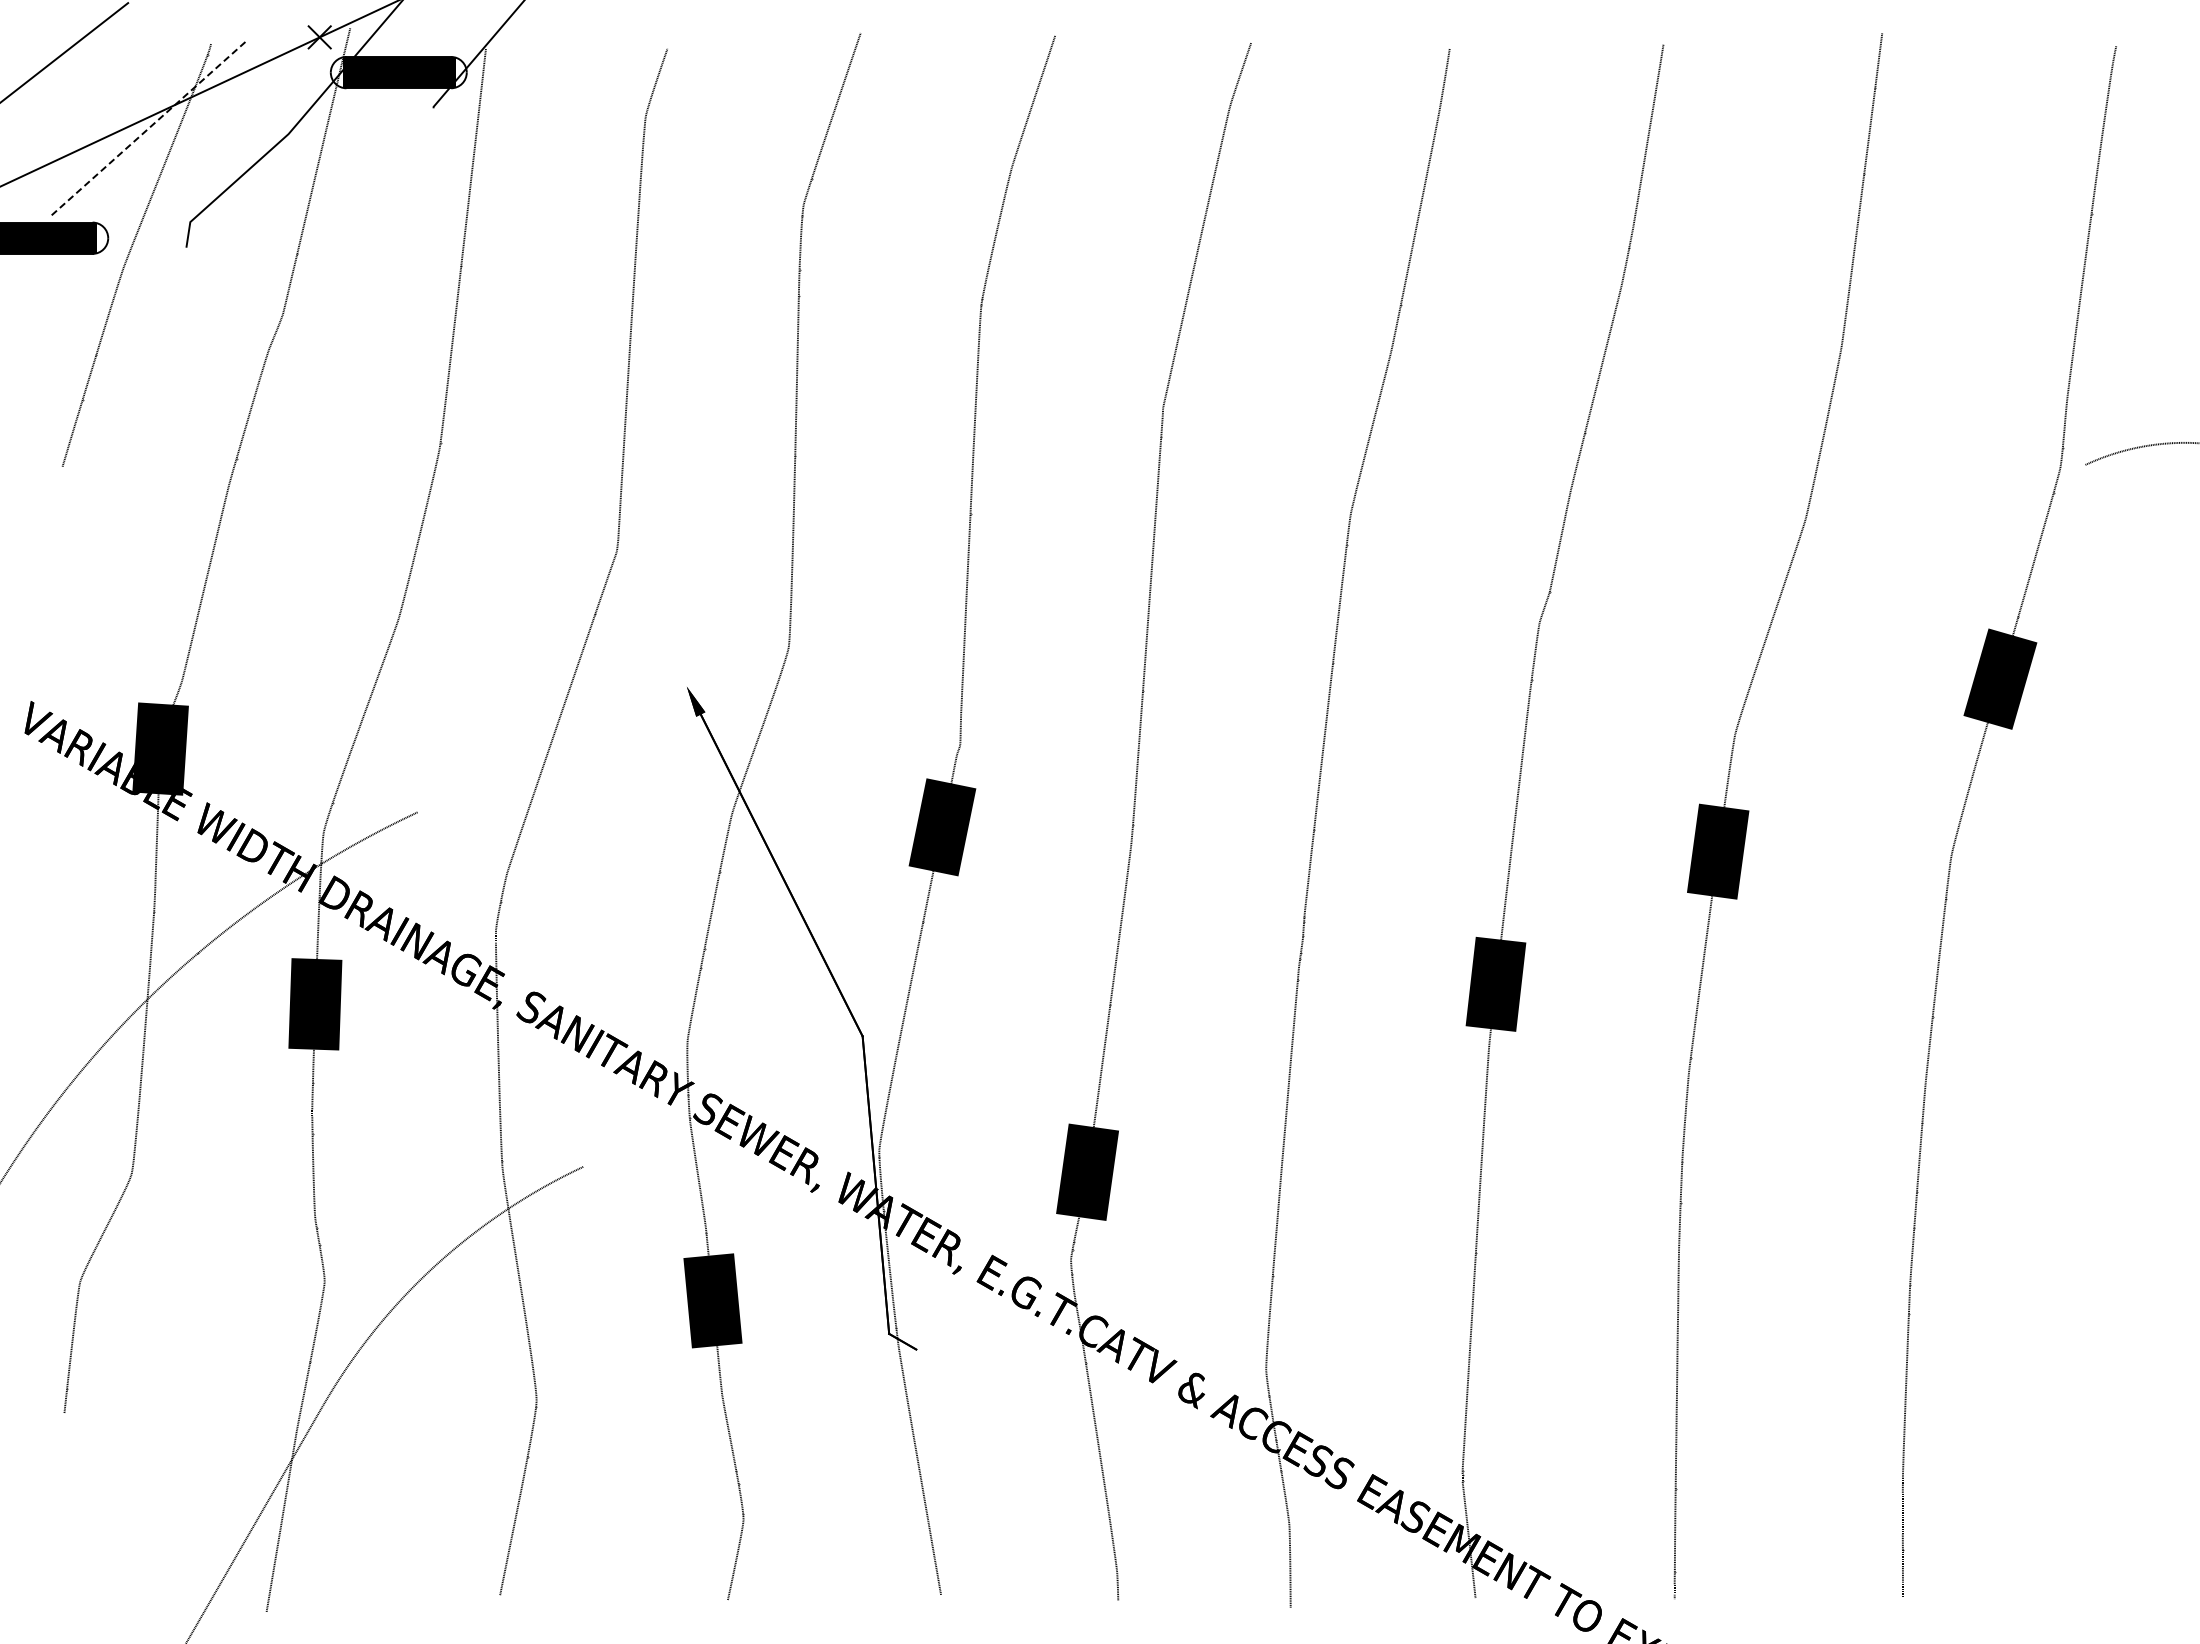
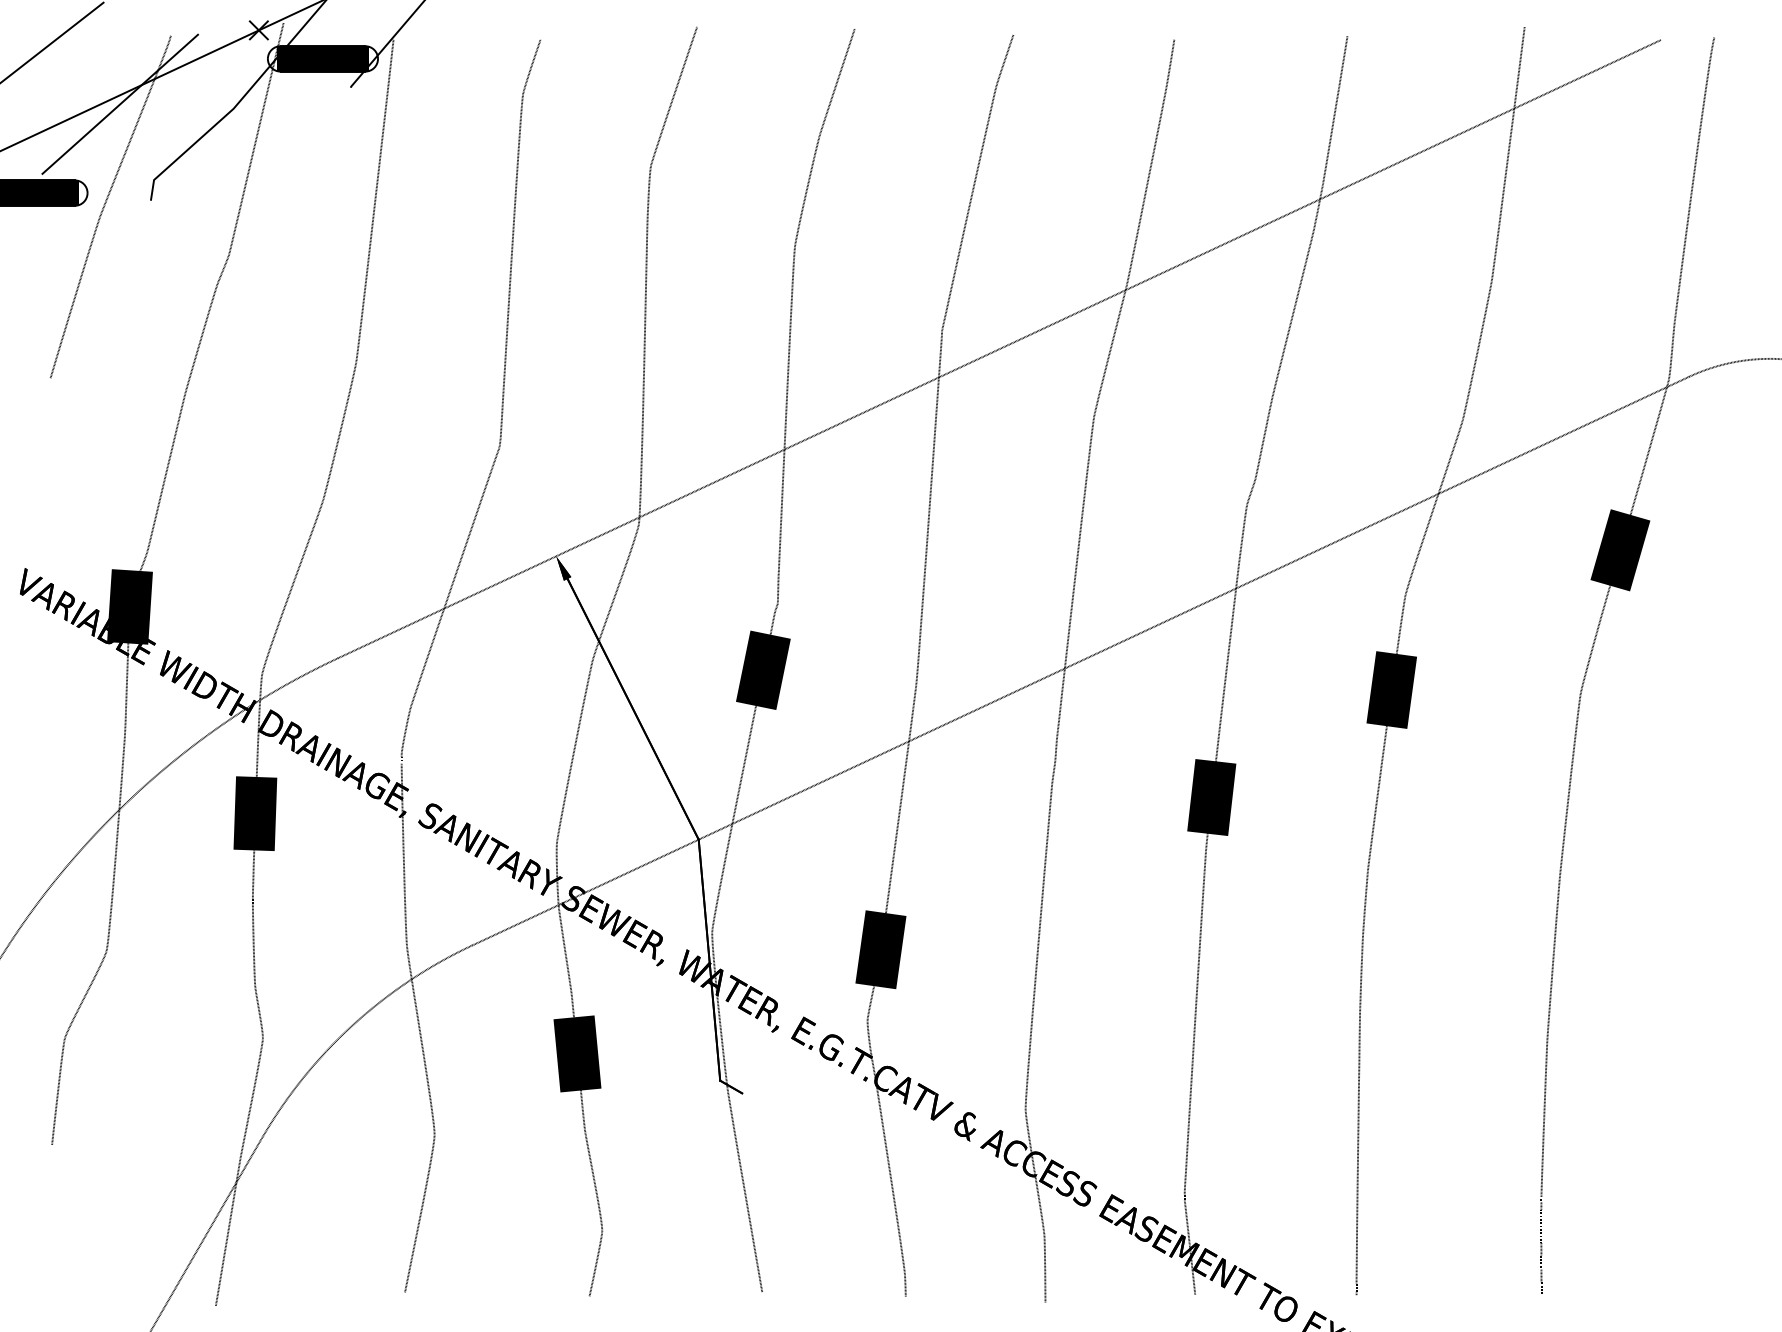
line: (148, 128) -> (120, 104), dashed -> solid
line: (1233, 430) -> (999, 348), added
line: (1334, 815) -> (1080, 660), added

